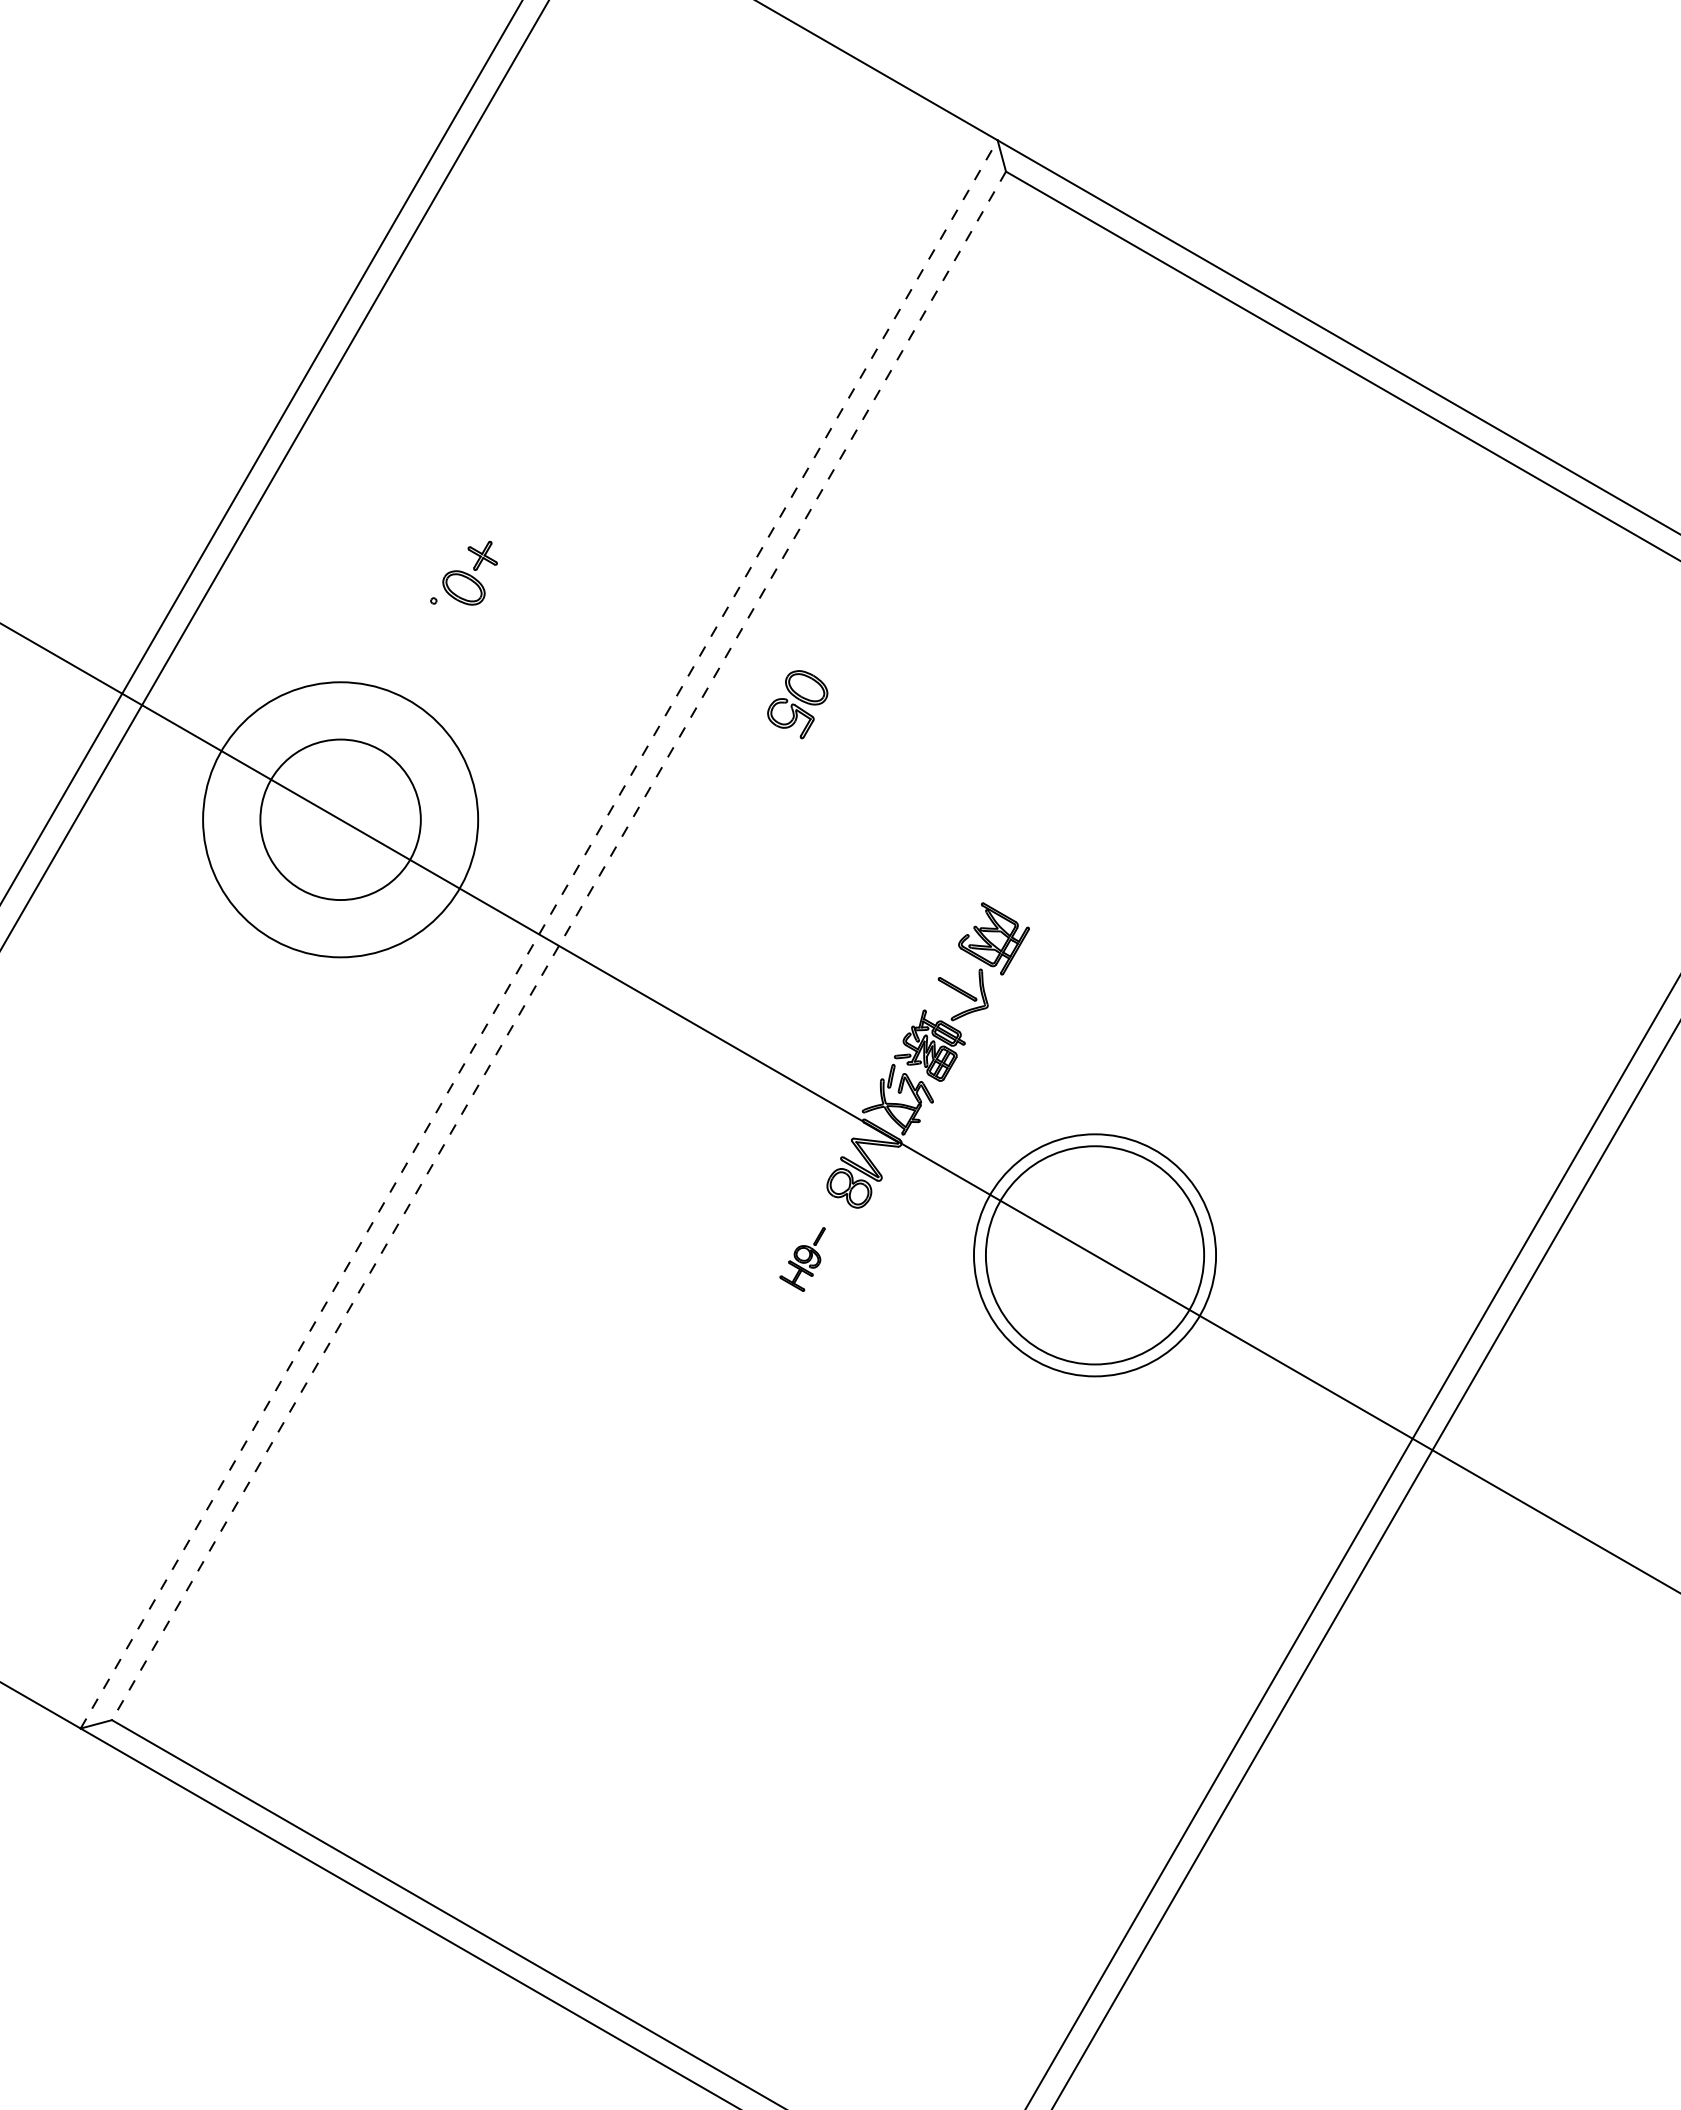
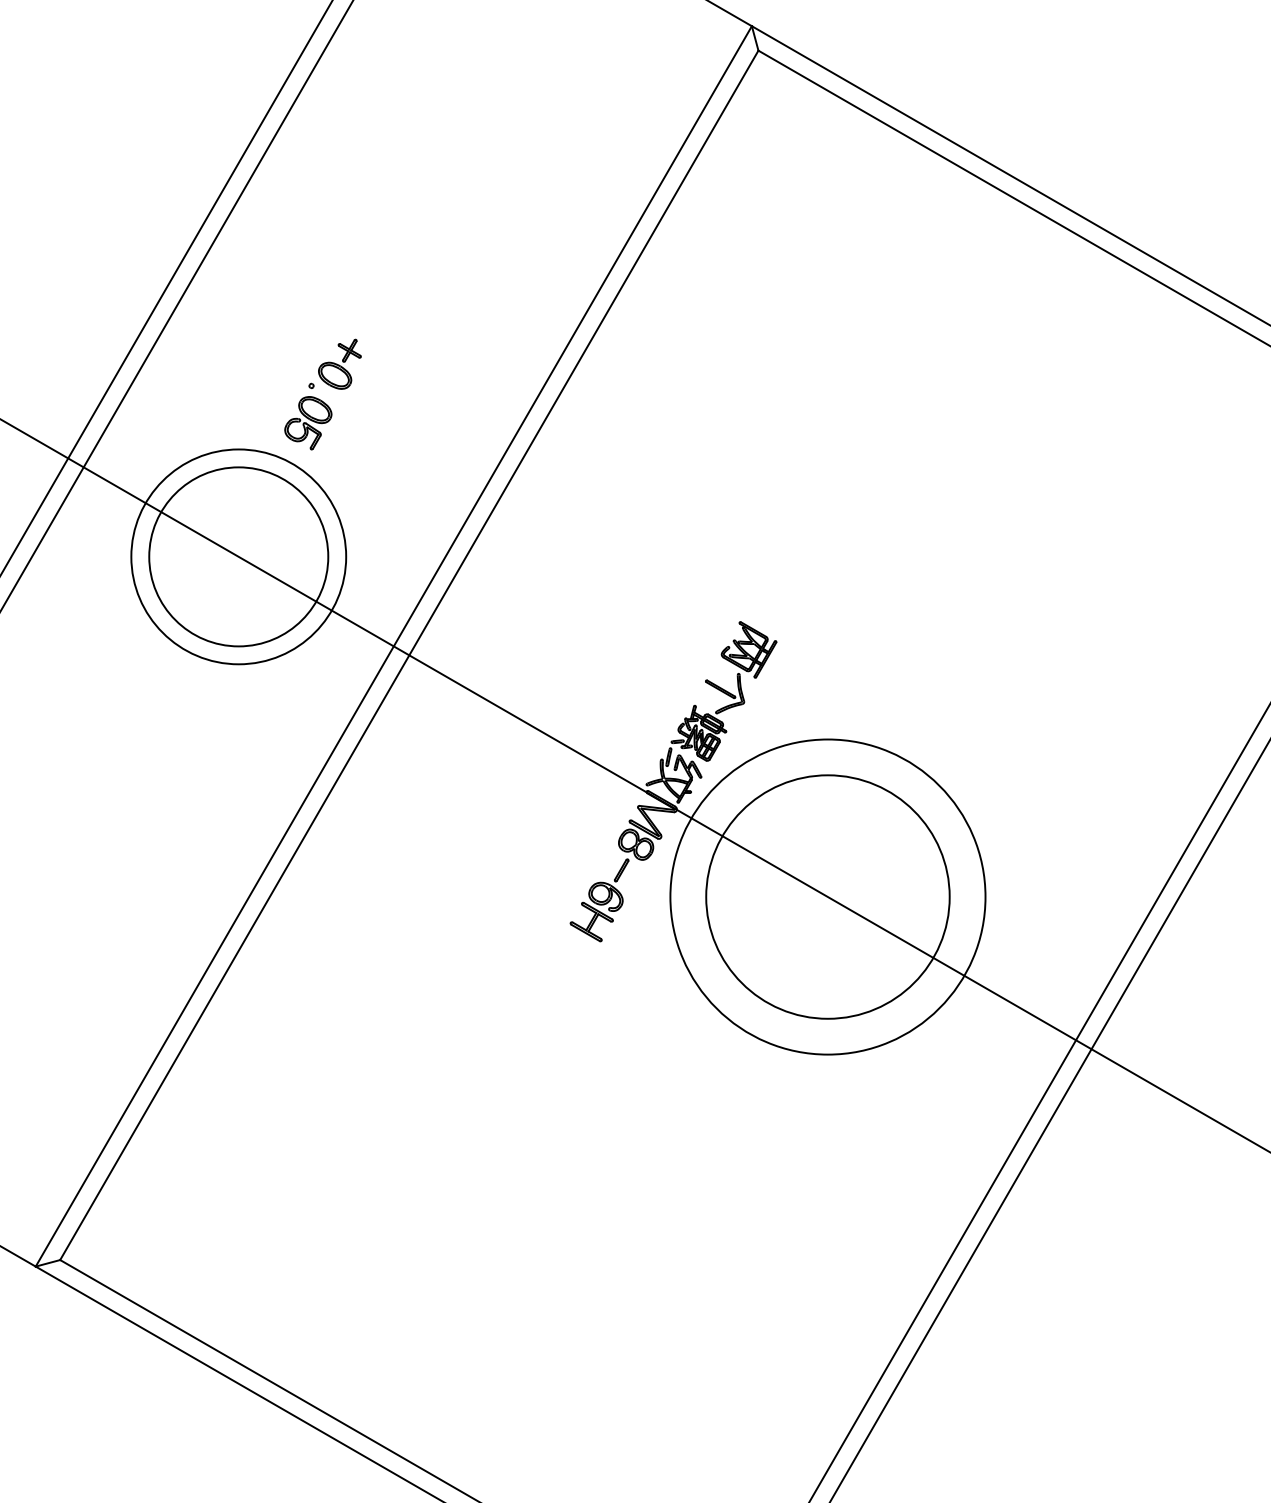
part: (797, 704) -> (308, 423), moved
circle: (340, 819) -> (238, 556), size x1.43
line: (539, 934) -> (394, 646), dashed -> solid
line: (558, 946) -> (408, 655), dashed -> solid
circle: (1094, 1255) -> (827, 897), size x1.43
circle: (1094, 1255) -> (827, 897), size x1.67
part: (802, 1259) -> (599, 900), size x1.67

